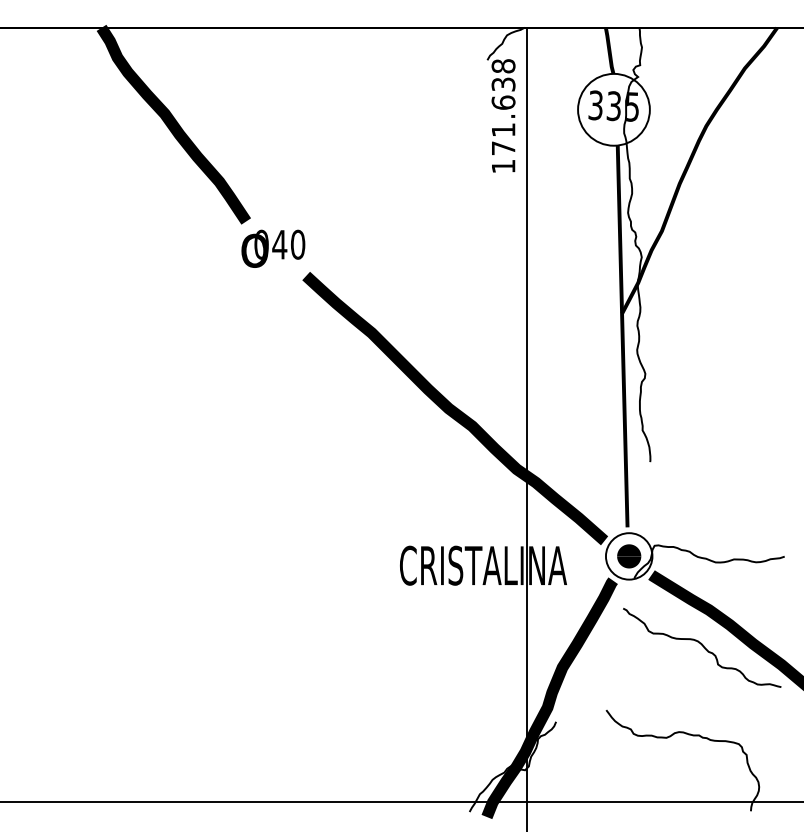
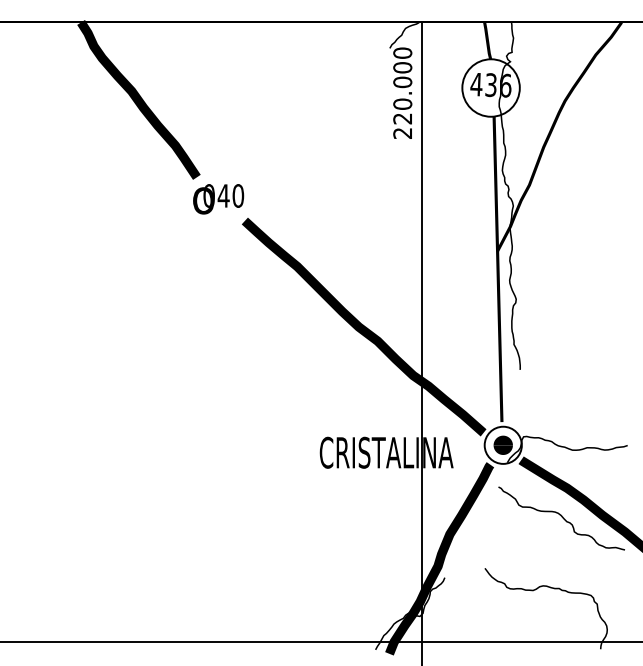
text: (613, 105) -> (490, 84), 335 -> 436
text: (503, 115) -> (402, 92), 171.638 -> 220.000

